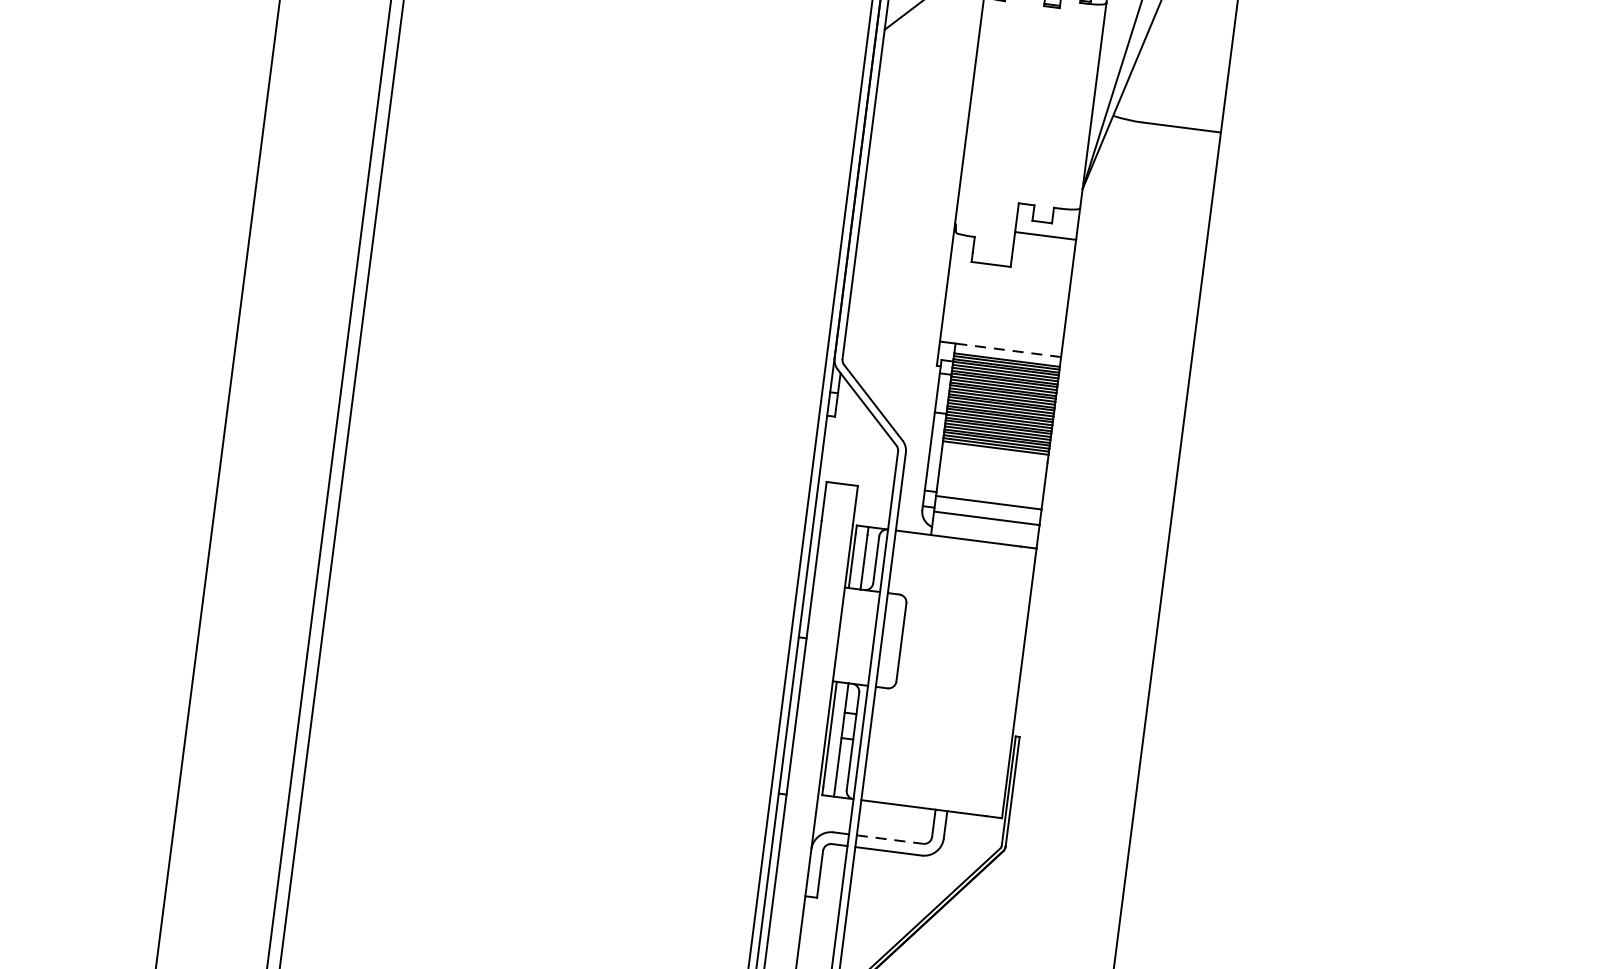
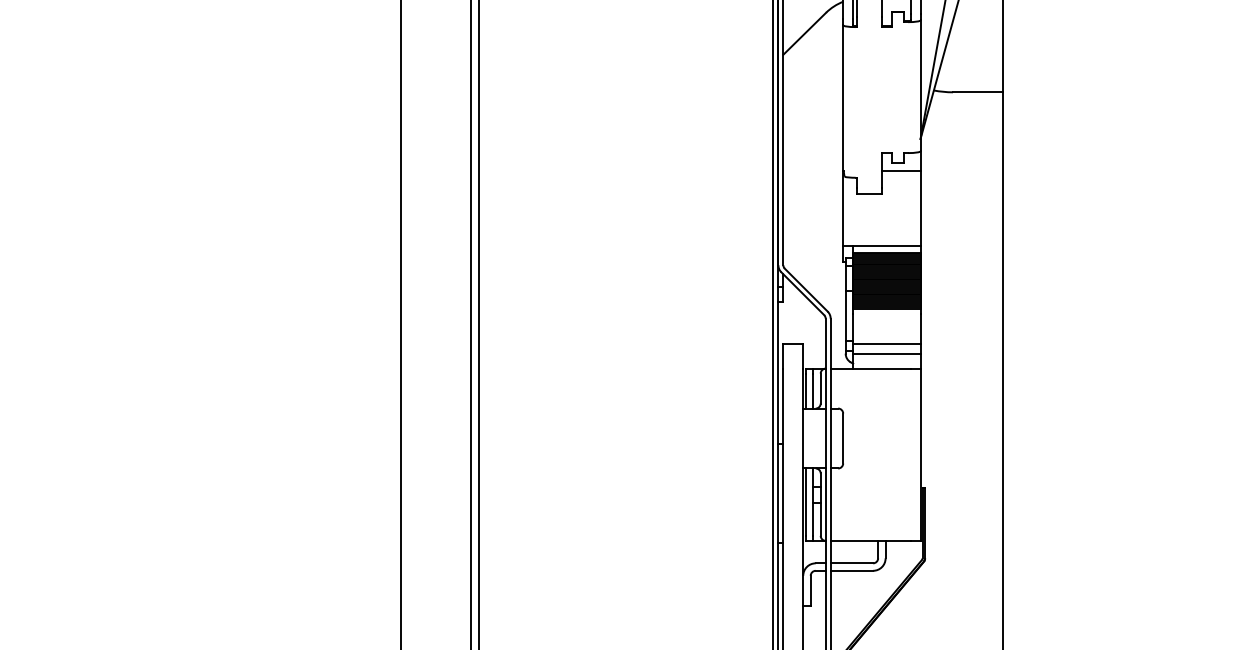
line: (1007, 350) -> (886, 246), dashed -> solid
line: (890, 839) -> (852, 563), dashed -> solid

